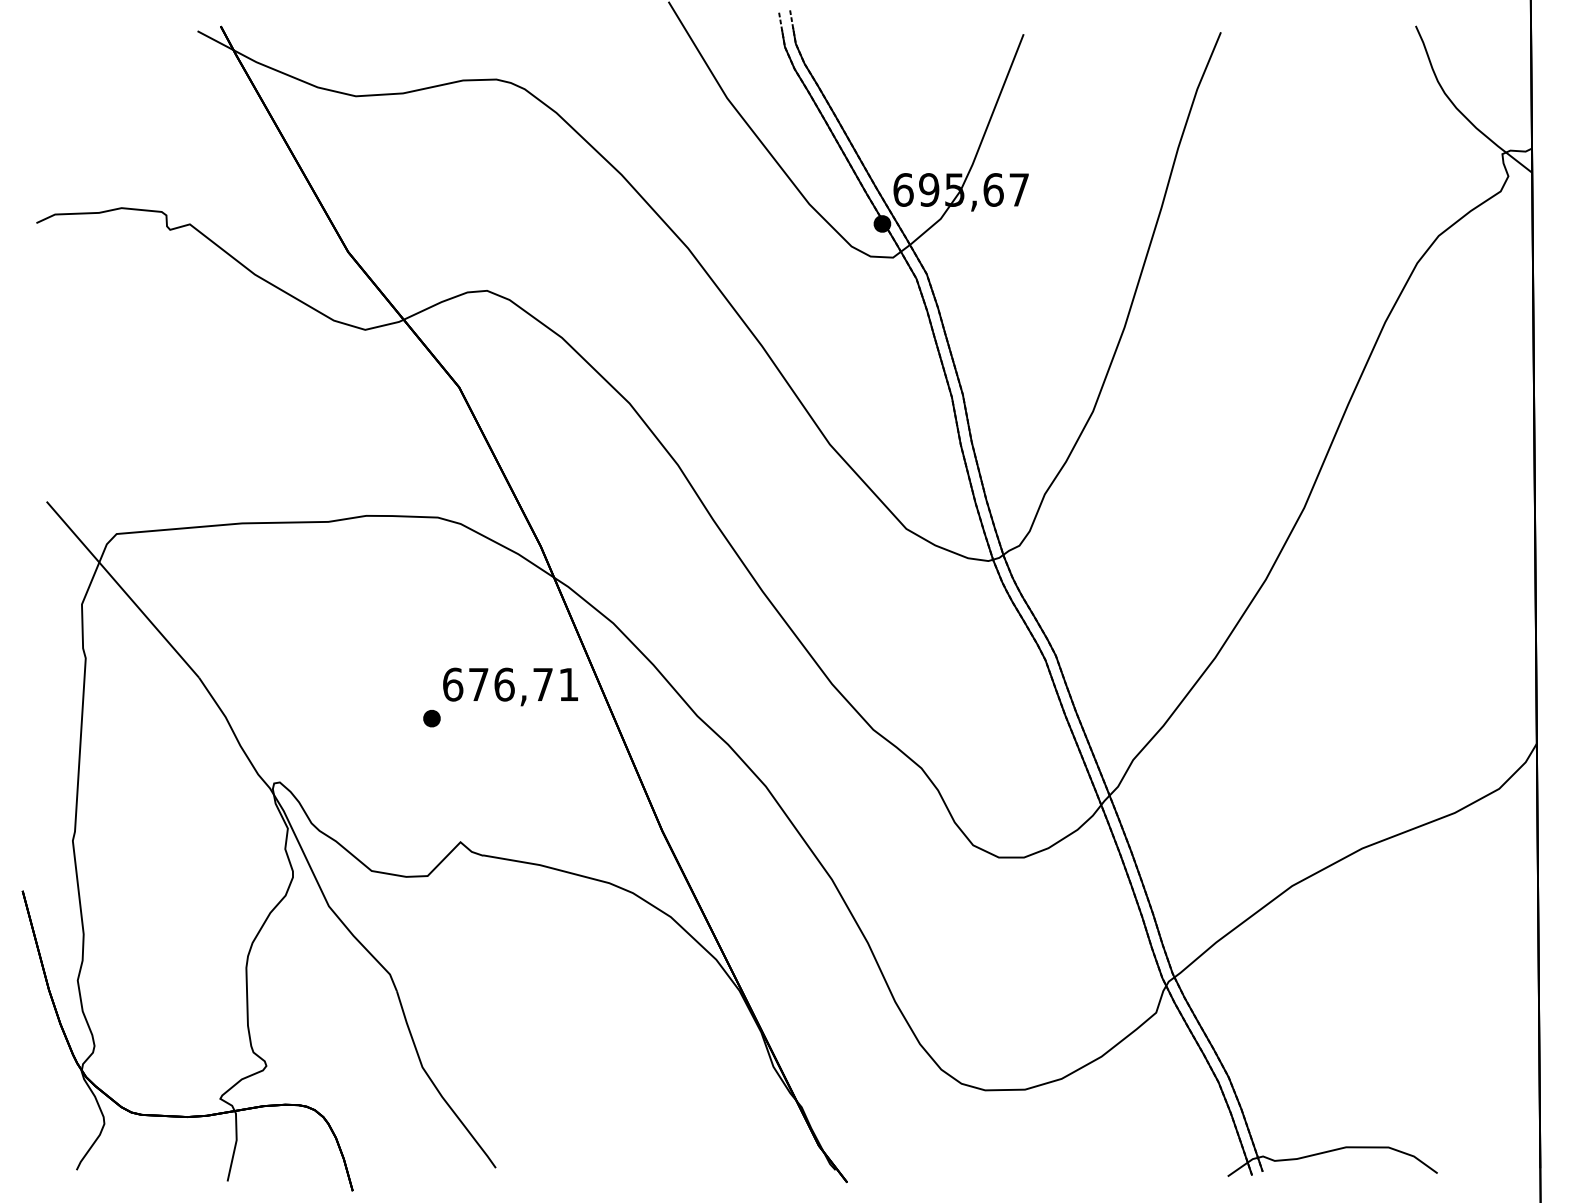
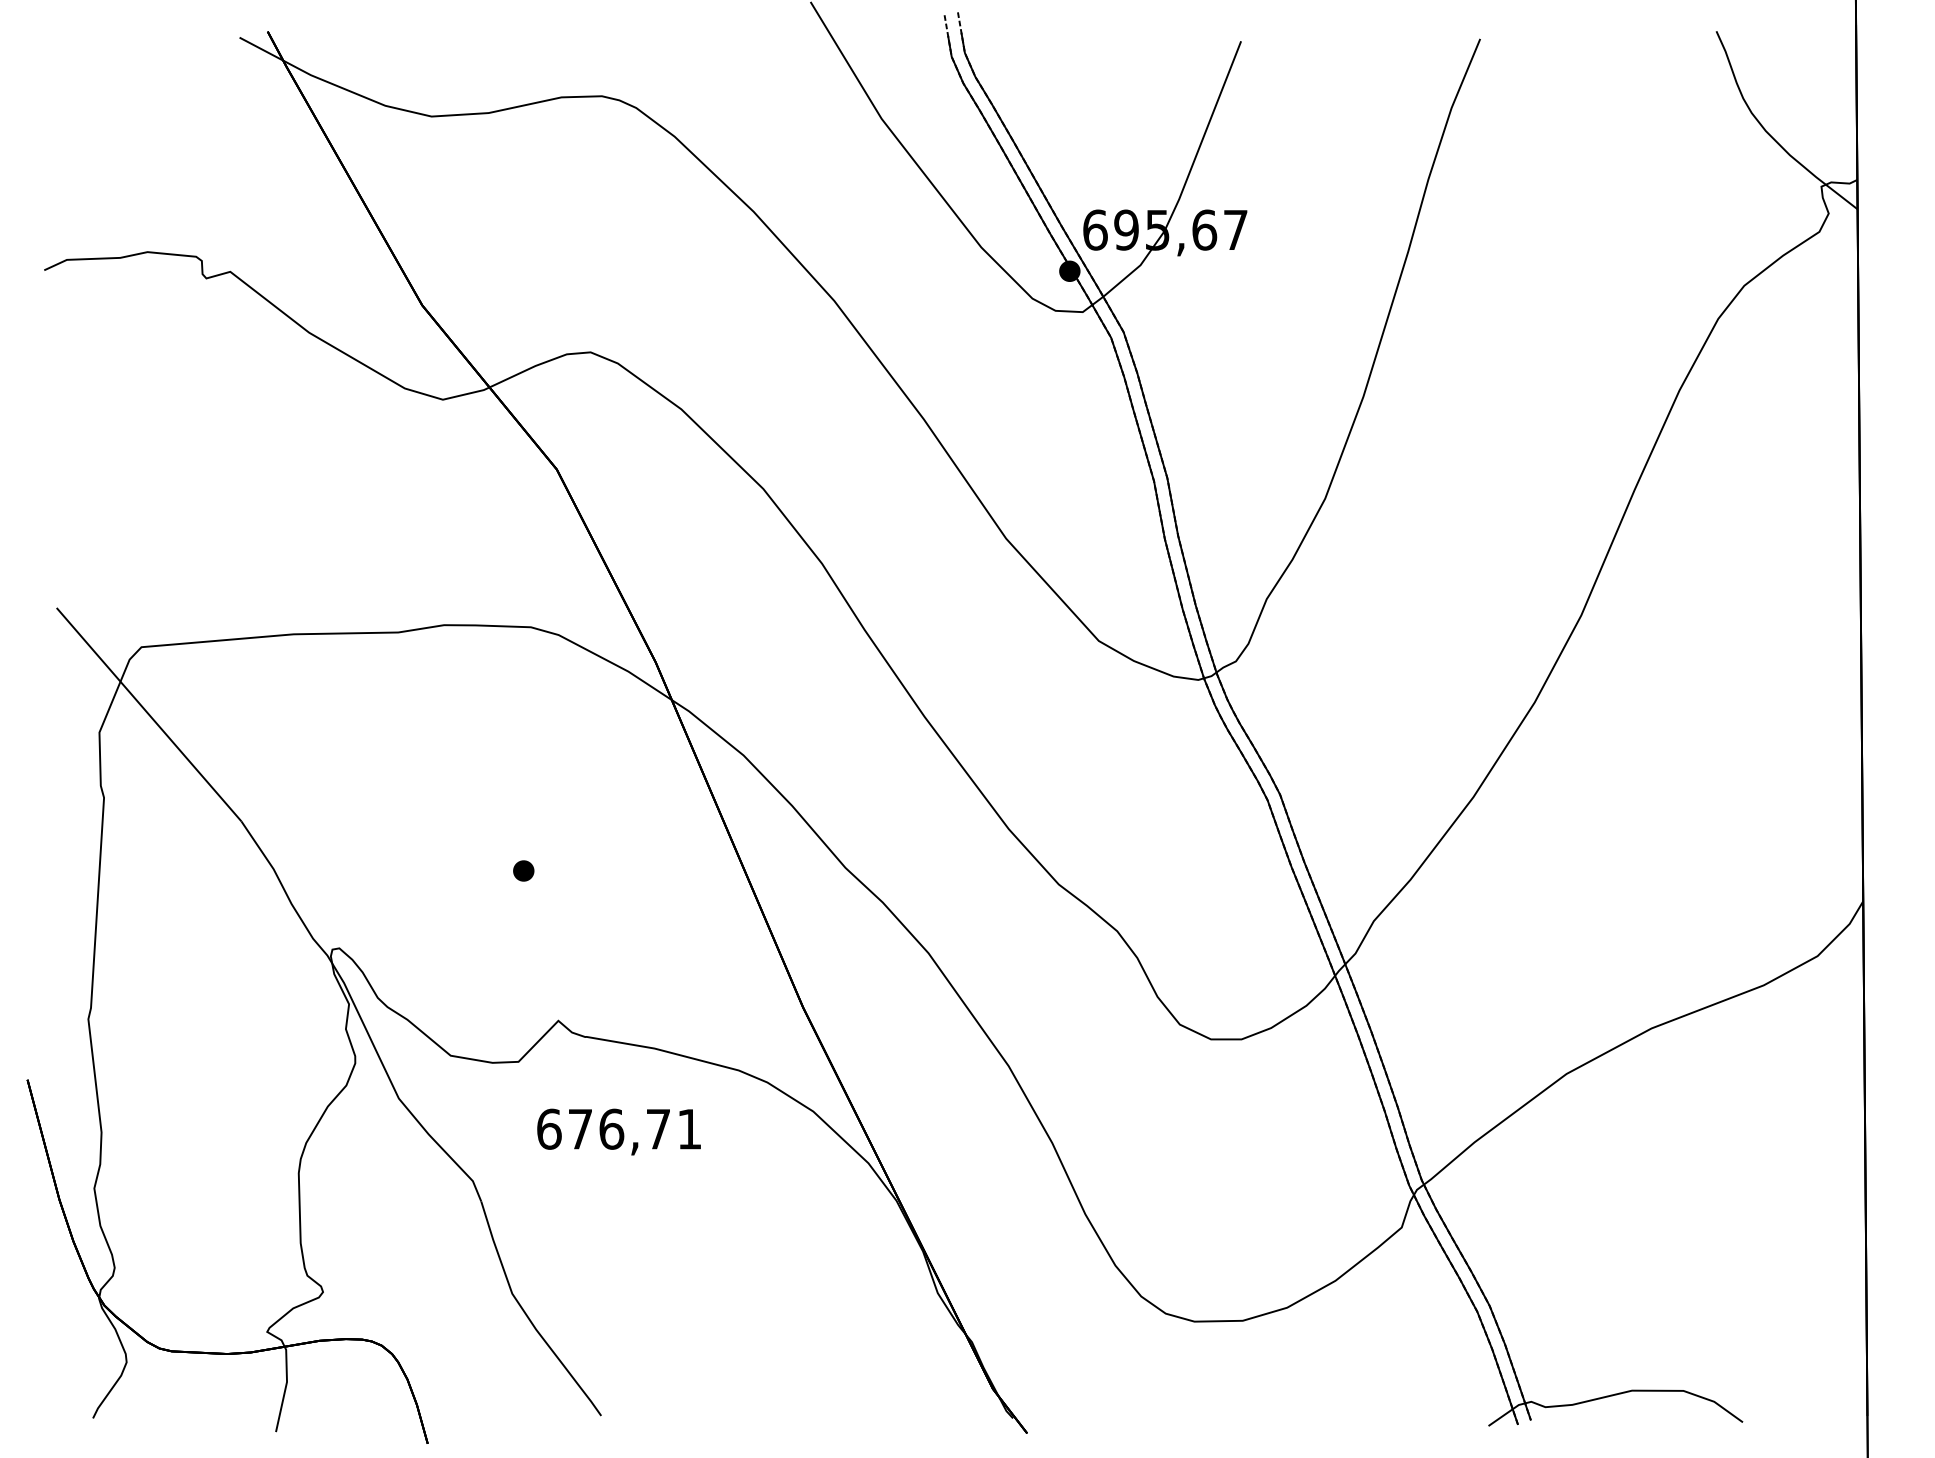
text: (510, 686) -> (618, 1131), moved

